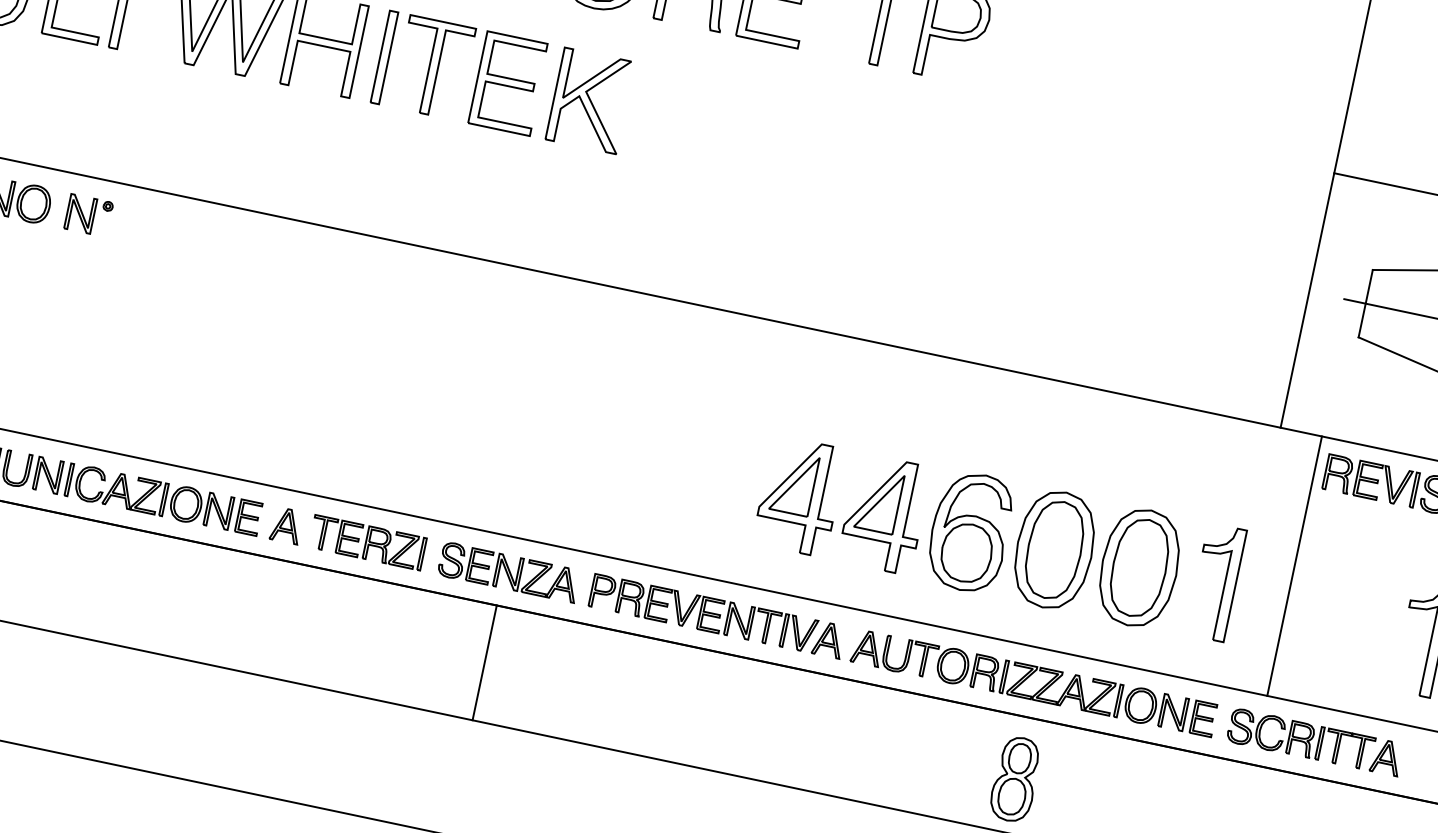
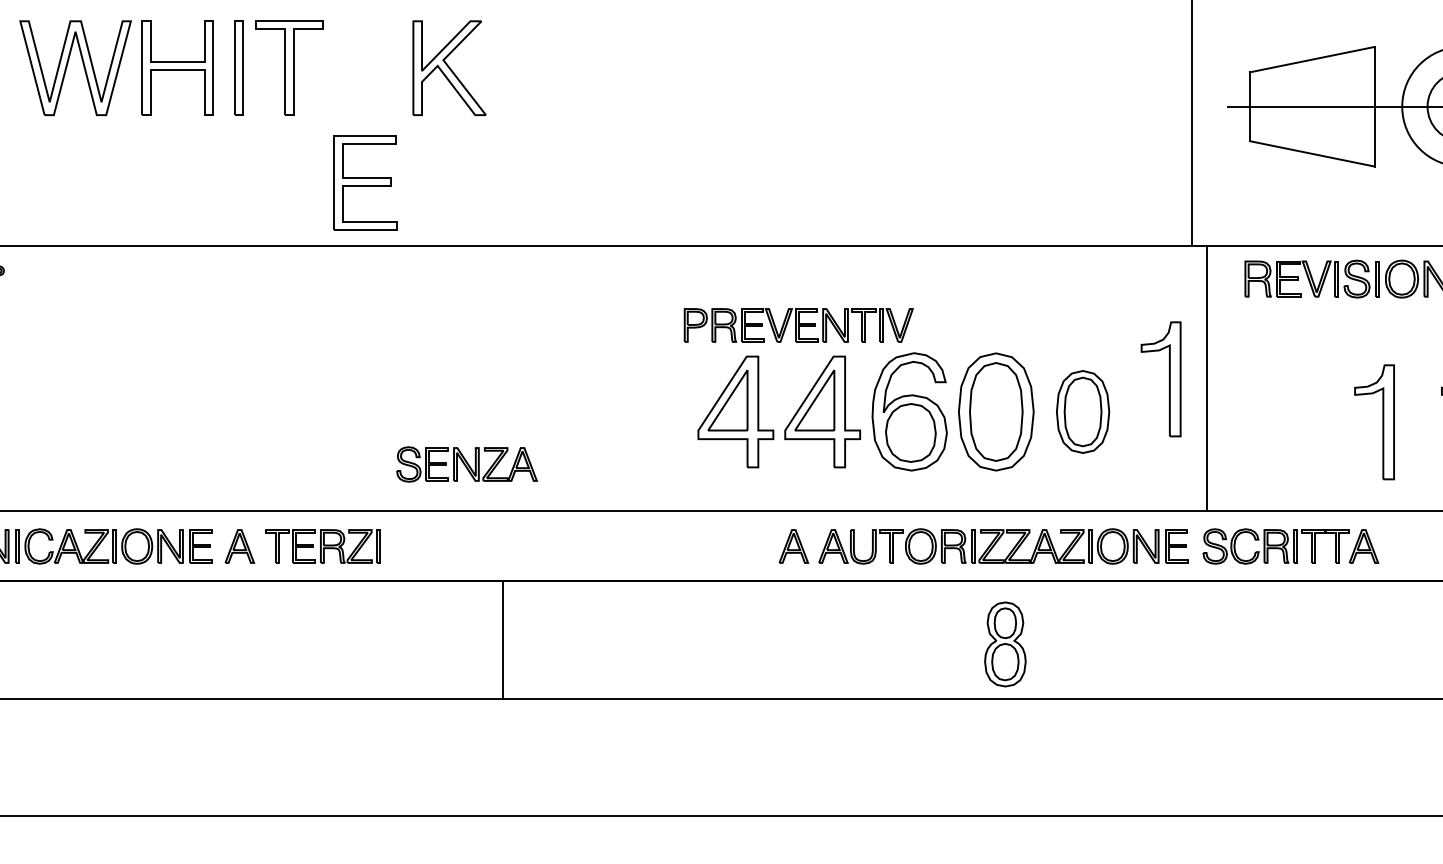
part: (508, 82) -> (365, 182), moved
line: (1294, 565) -> (1207, 377), moved
part: (1139, 567) -> (1082, 411), size x0.7
part: (508, 572) -> (466, 464), moved
part: (1224, 584) -> (1169, 379), moved
part: (703, 613) -> (798, 325), moved
line: (484, 662) -> (502, 639), moved

